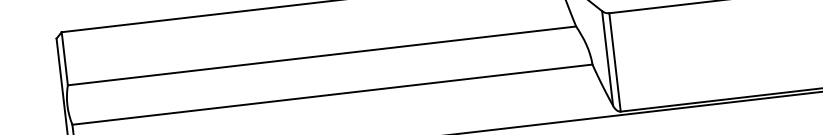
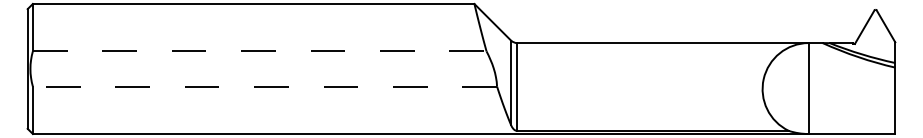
line: (321, 56) -> (259, 51), solid -> dashed
line: (331, 94) -> (264, 86), solid -> dashed

